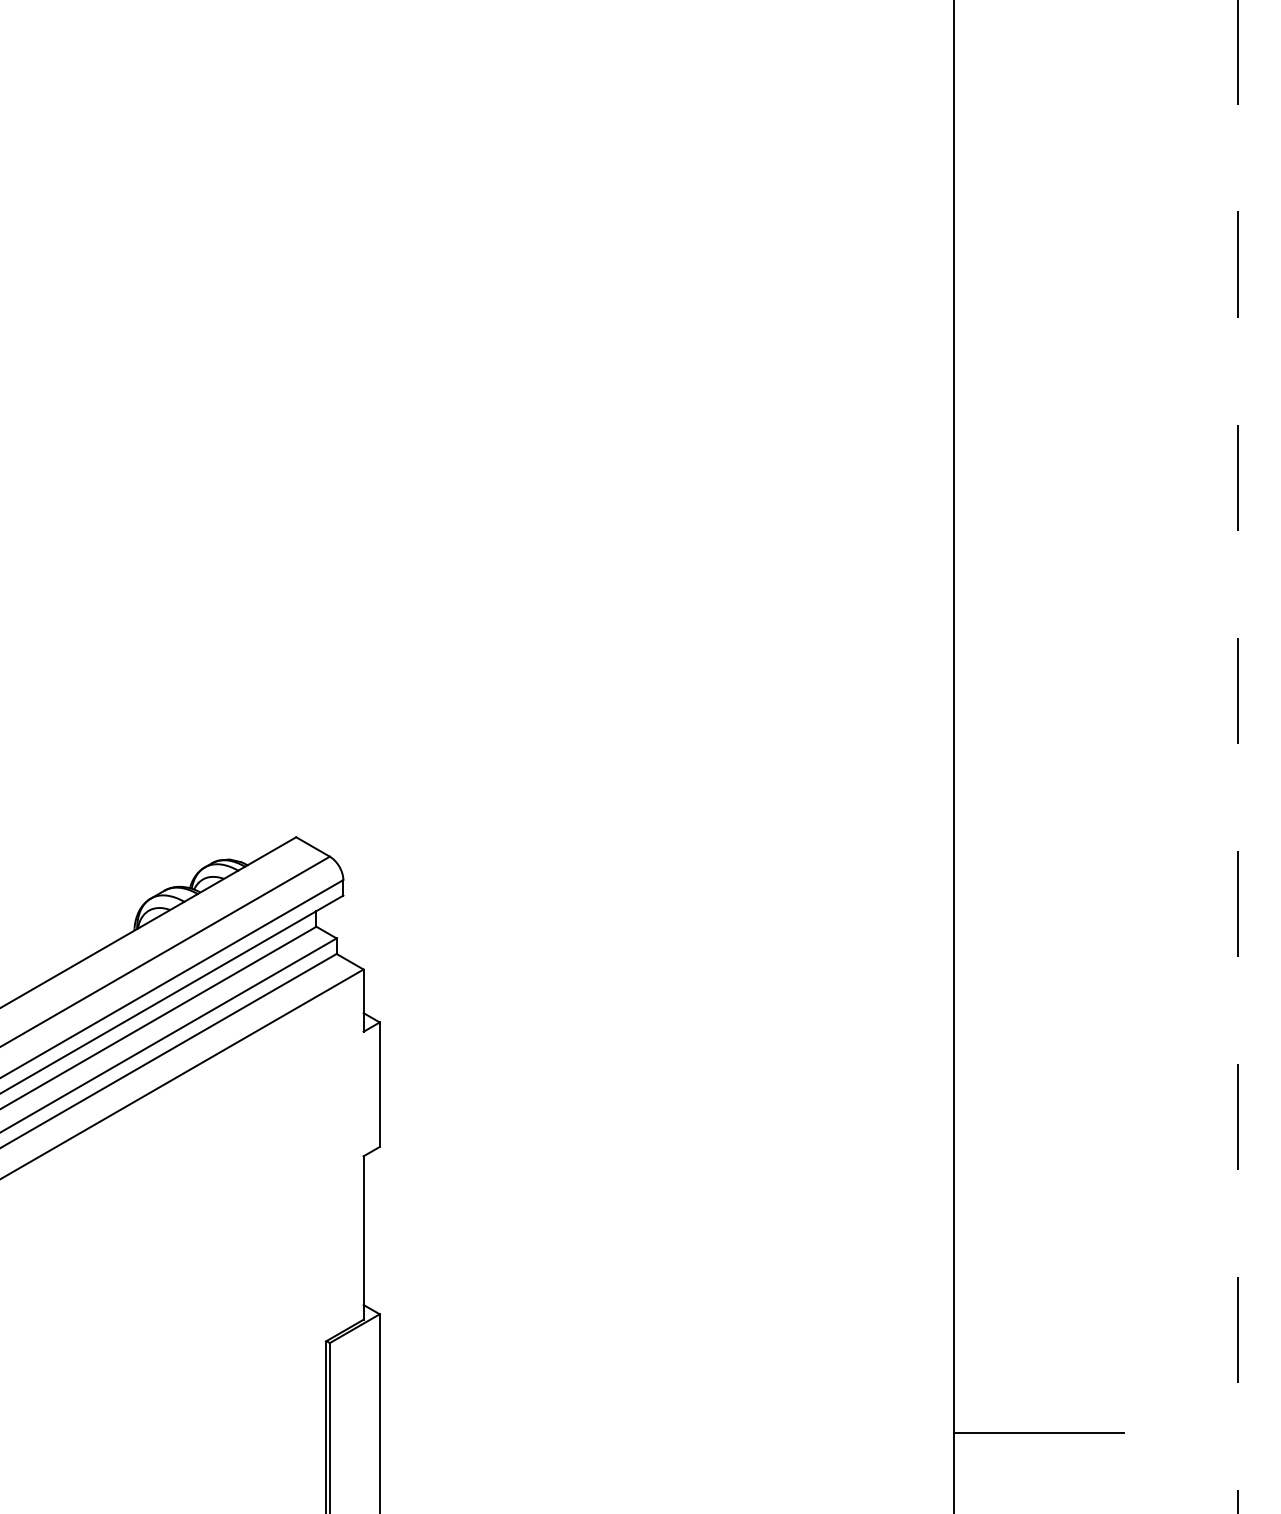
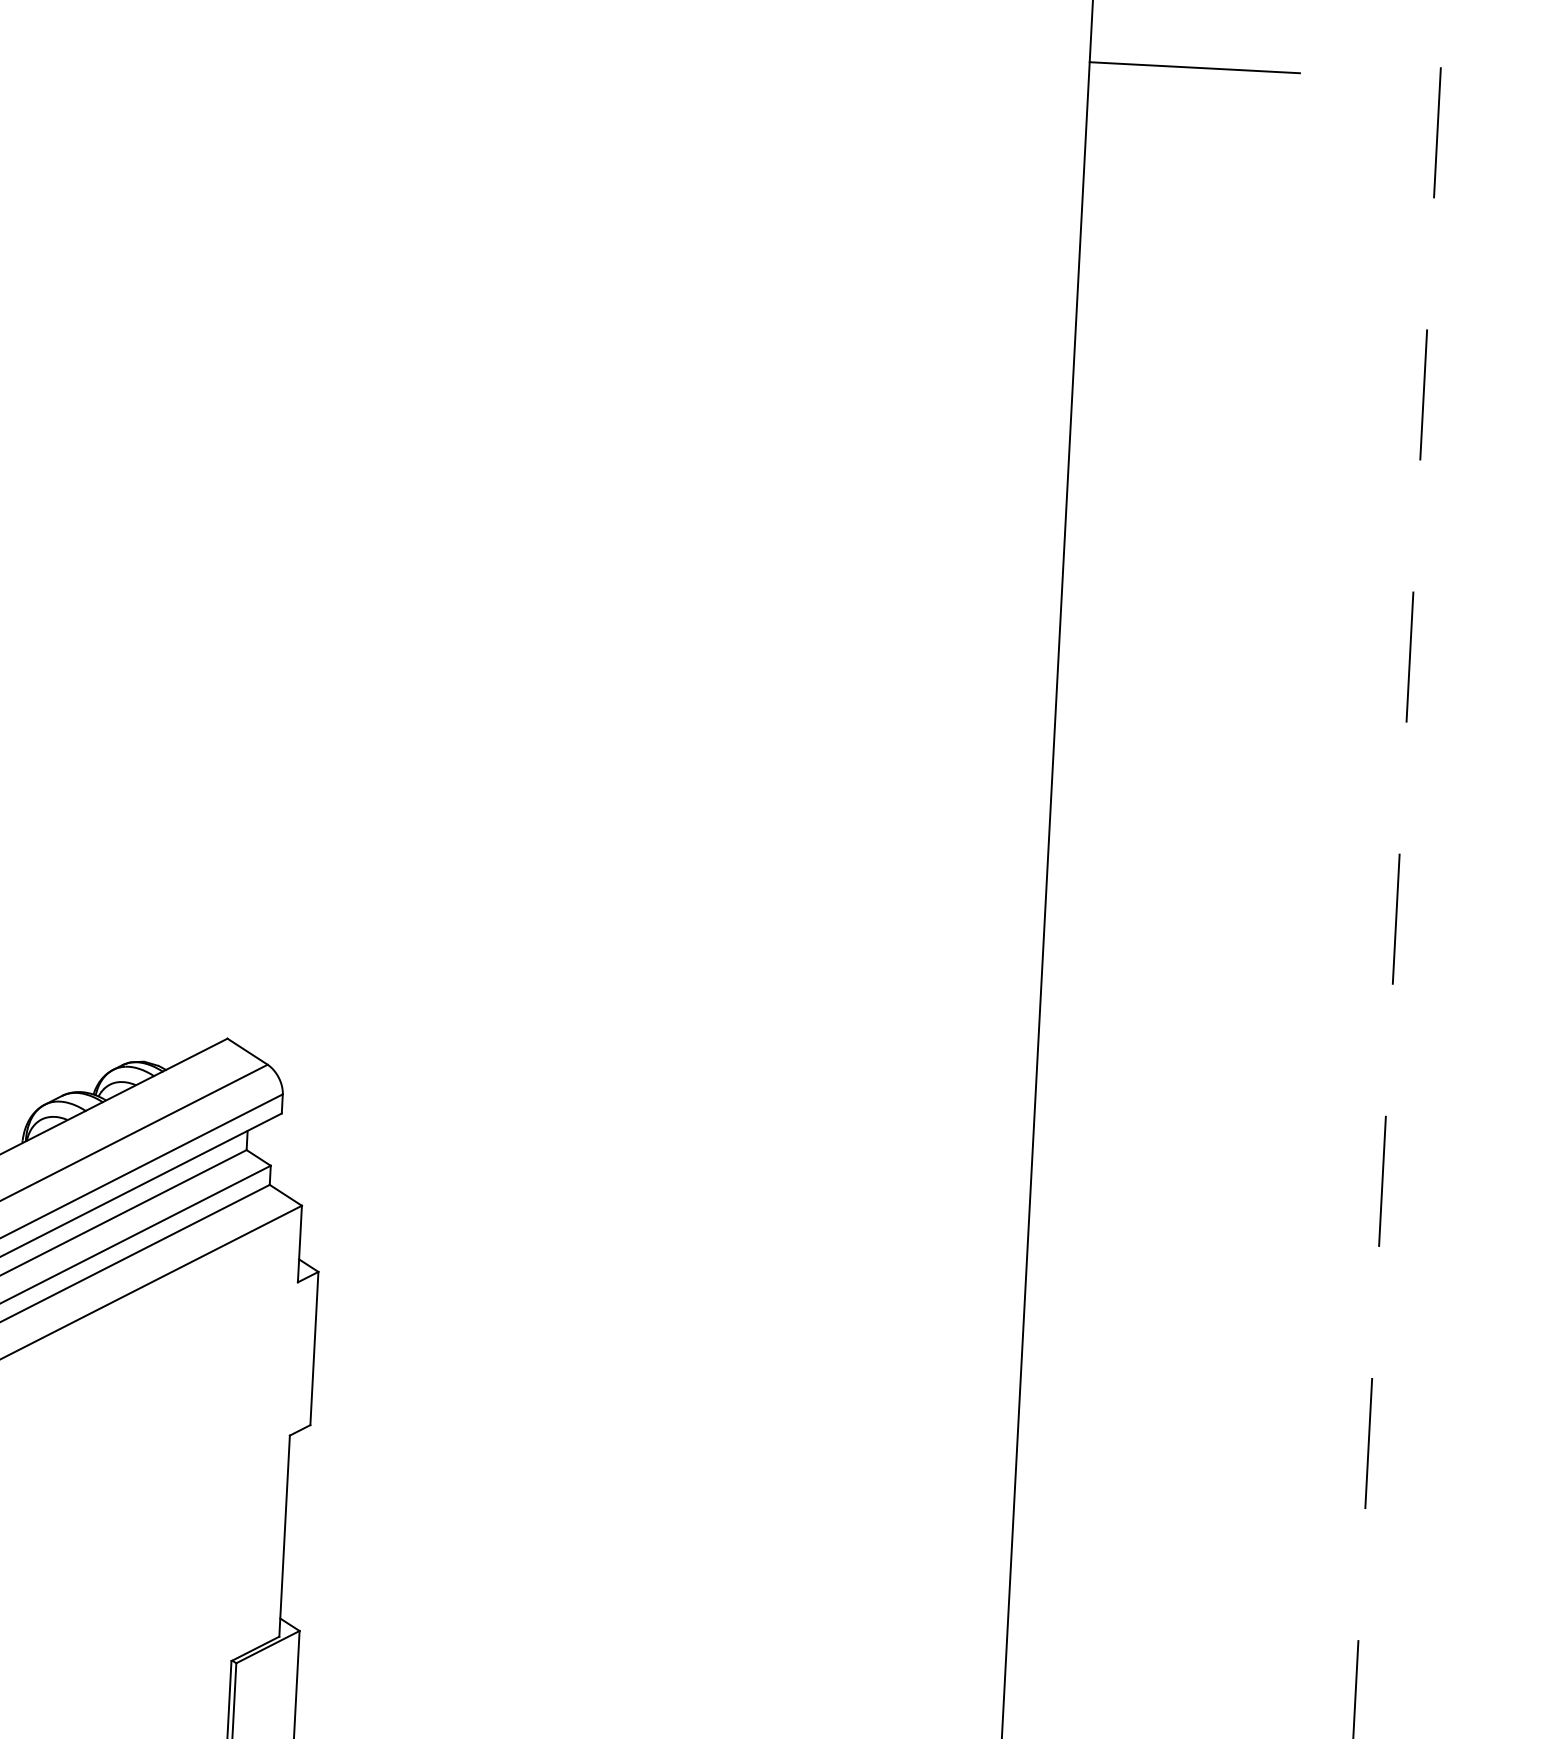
line: (1038, 9) -> (1194, 67), added

